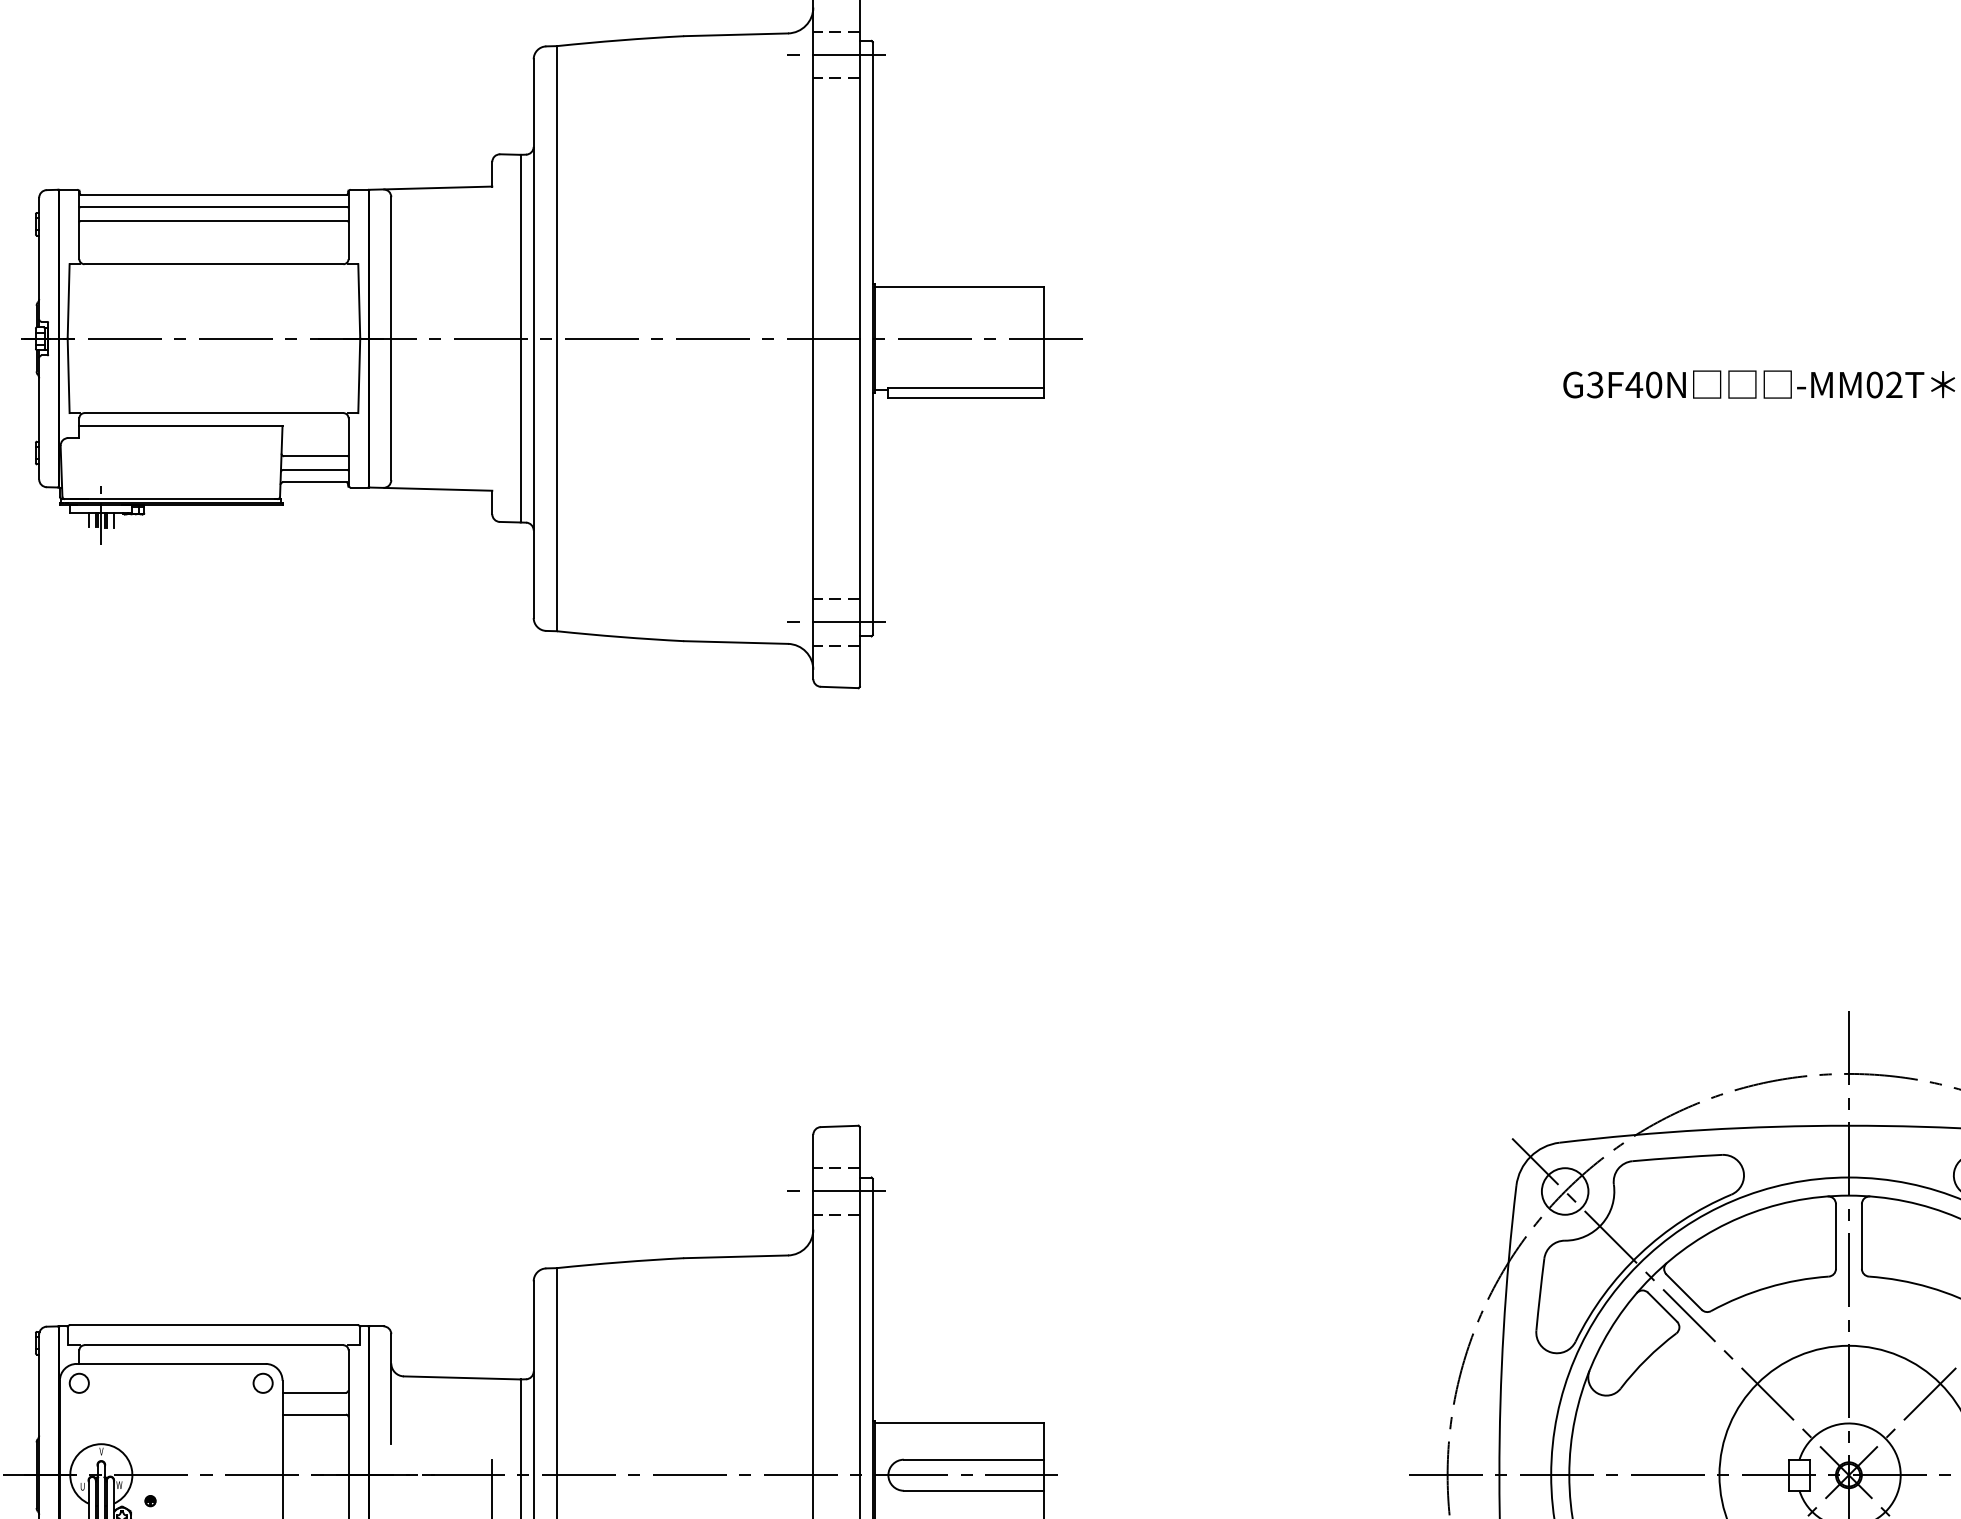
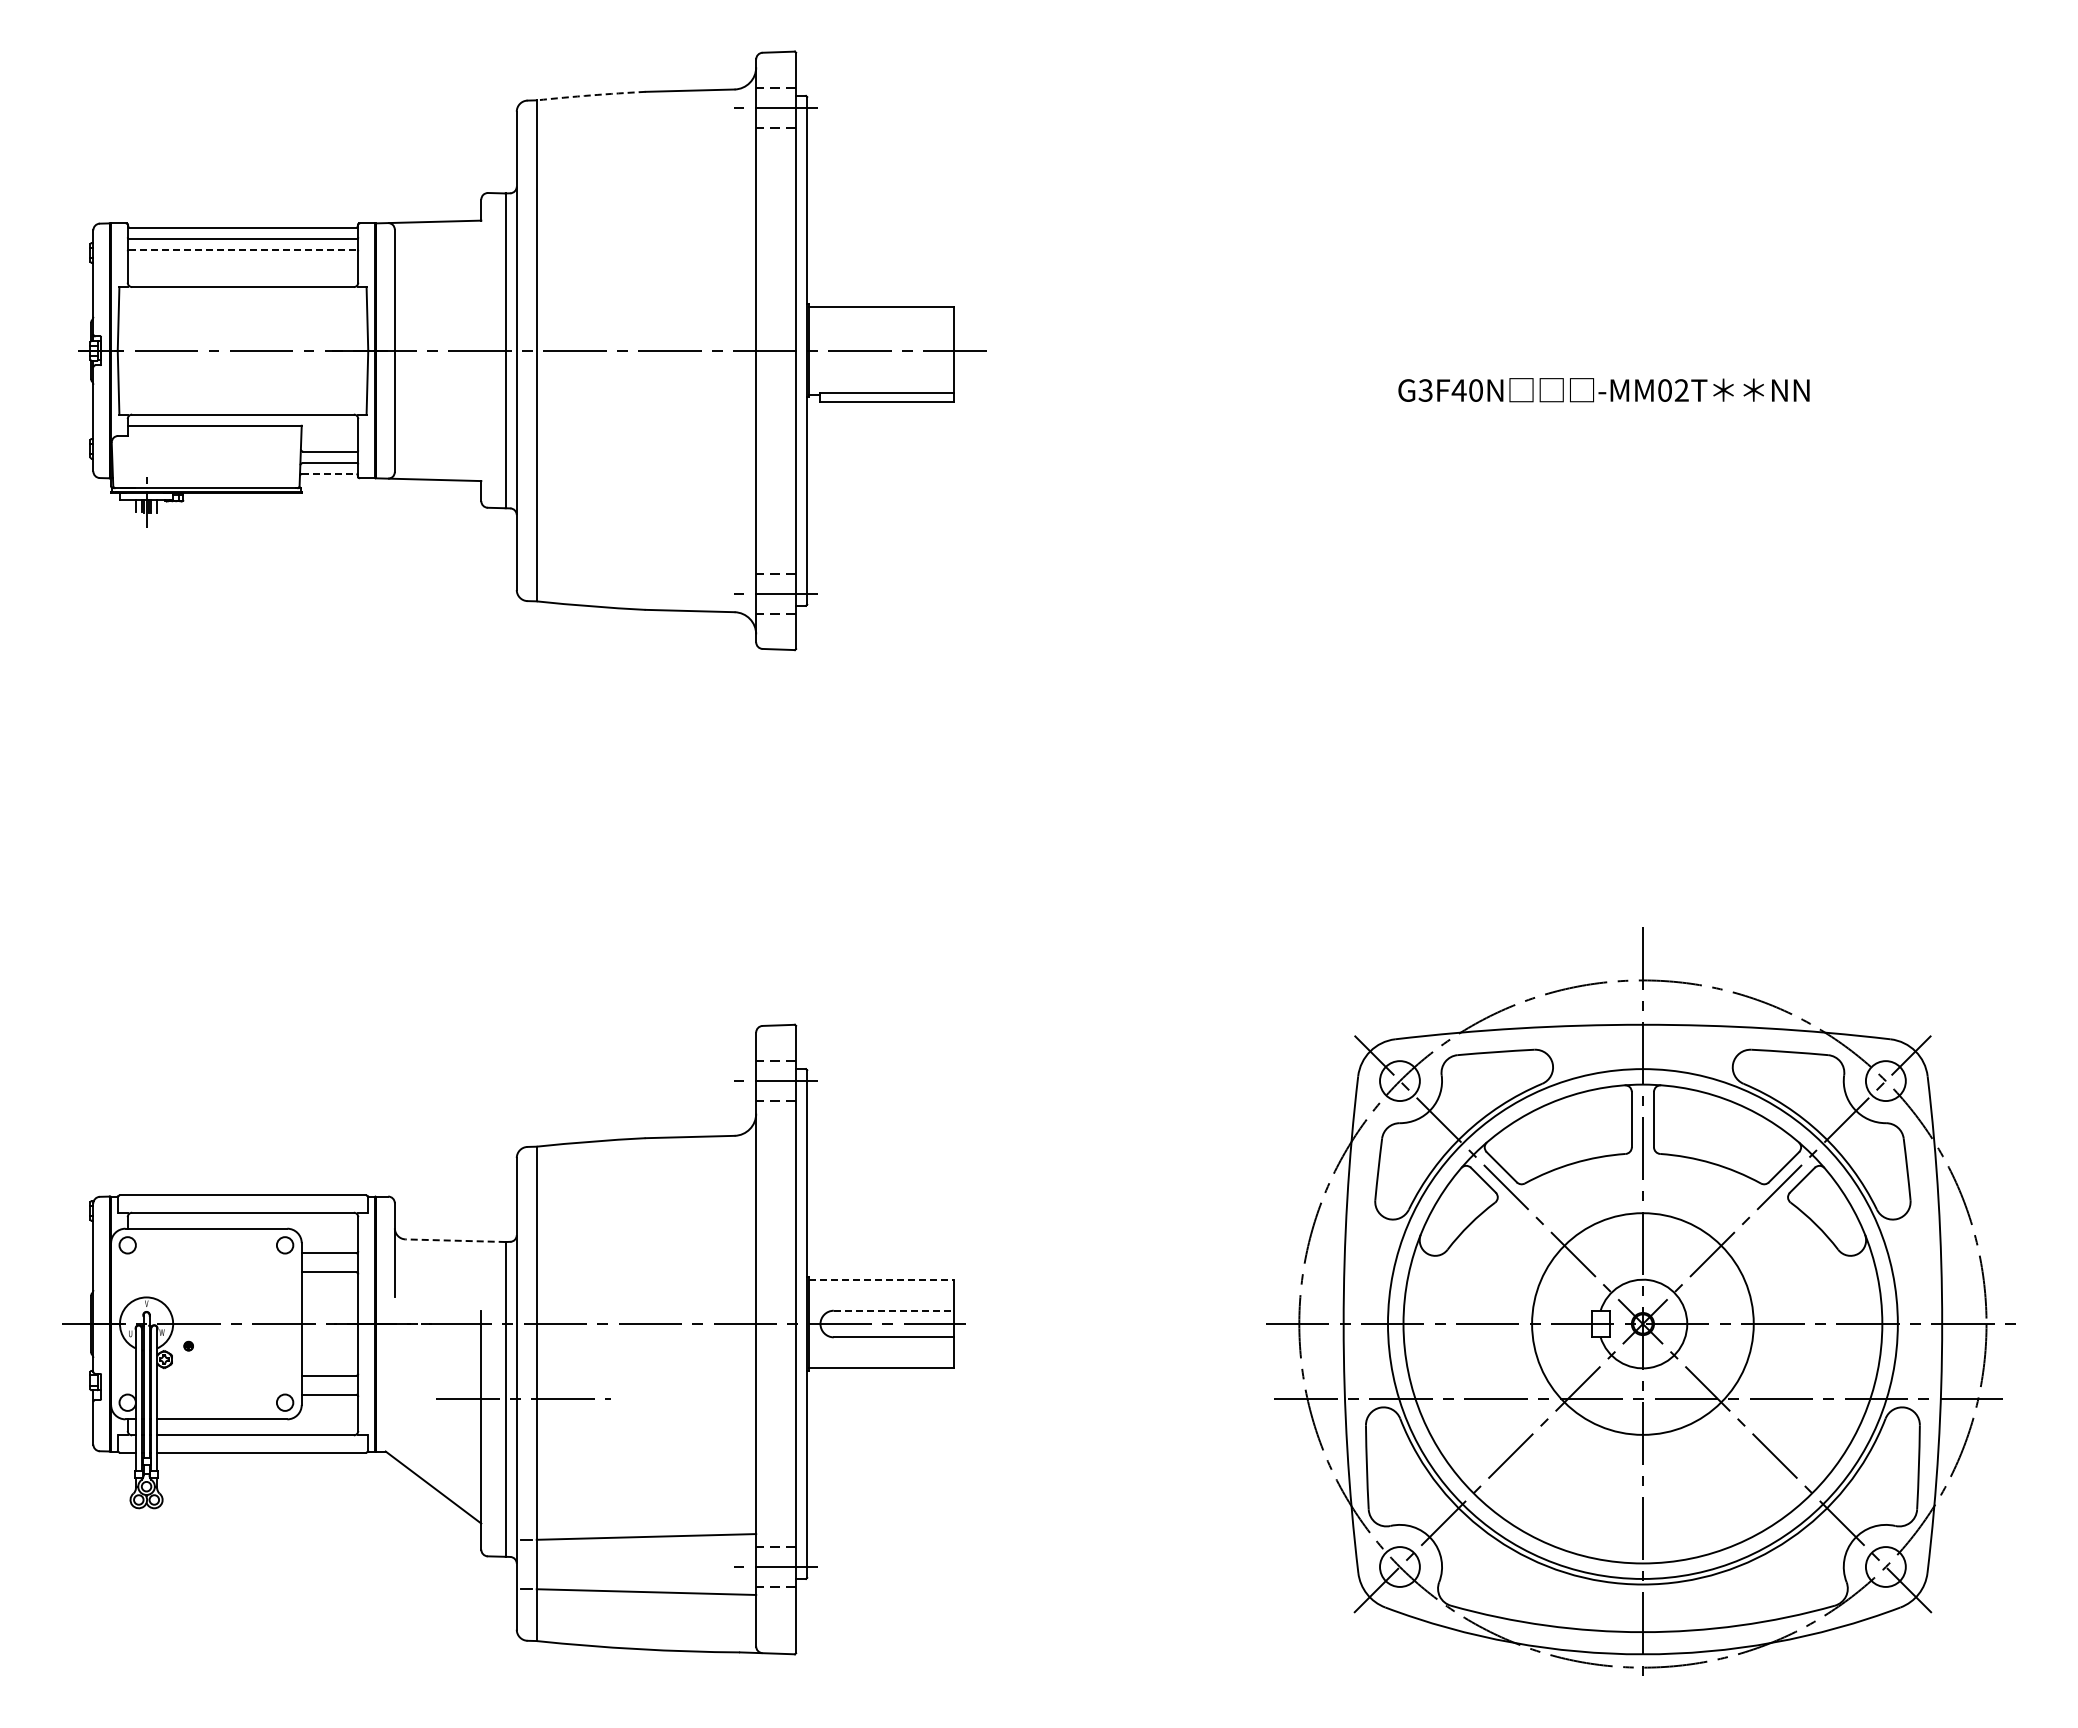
arc: (620, 40) -> (591, 95), solid -> dashed
line: (214, 221) -> (243, 250), solid -> dashed
line: (314, 481) -> (329, 473), solid -> dashed
line: (462, 1377) -> (455, 1240), solid -> dashed
line: (959, 1423) -> (881, 1279), solid -> dashed
line: (973, 1459) -> (893, 1310), solid -> dashed

